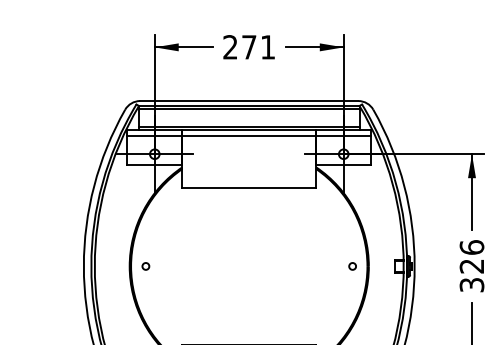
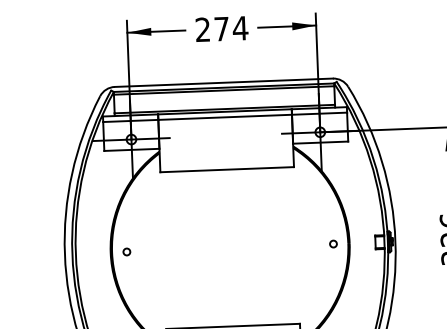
text: (267, 47) -> (239, 28), 271 -> 274

